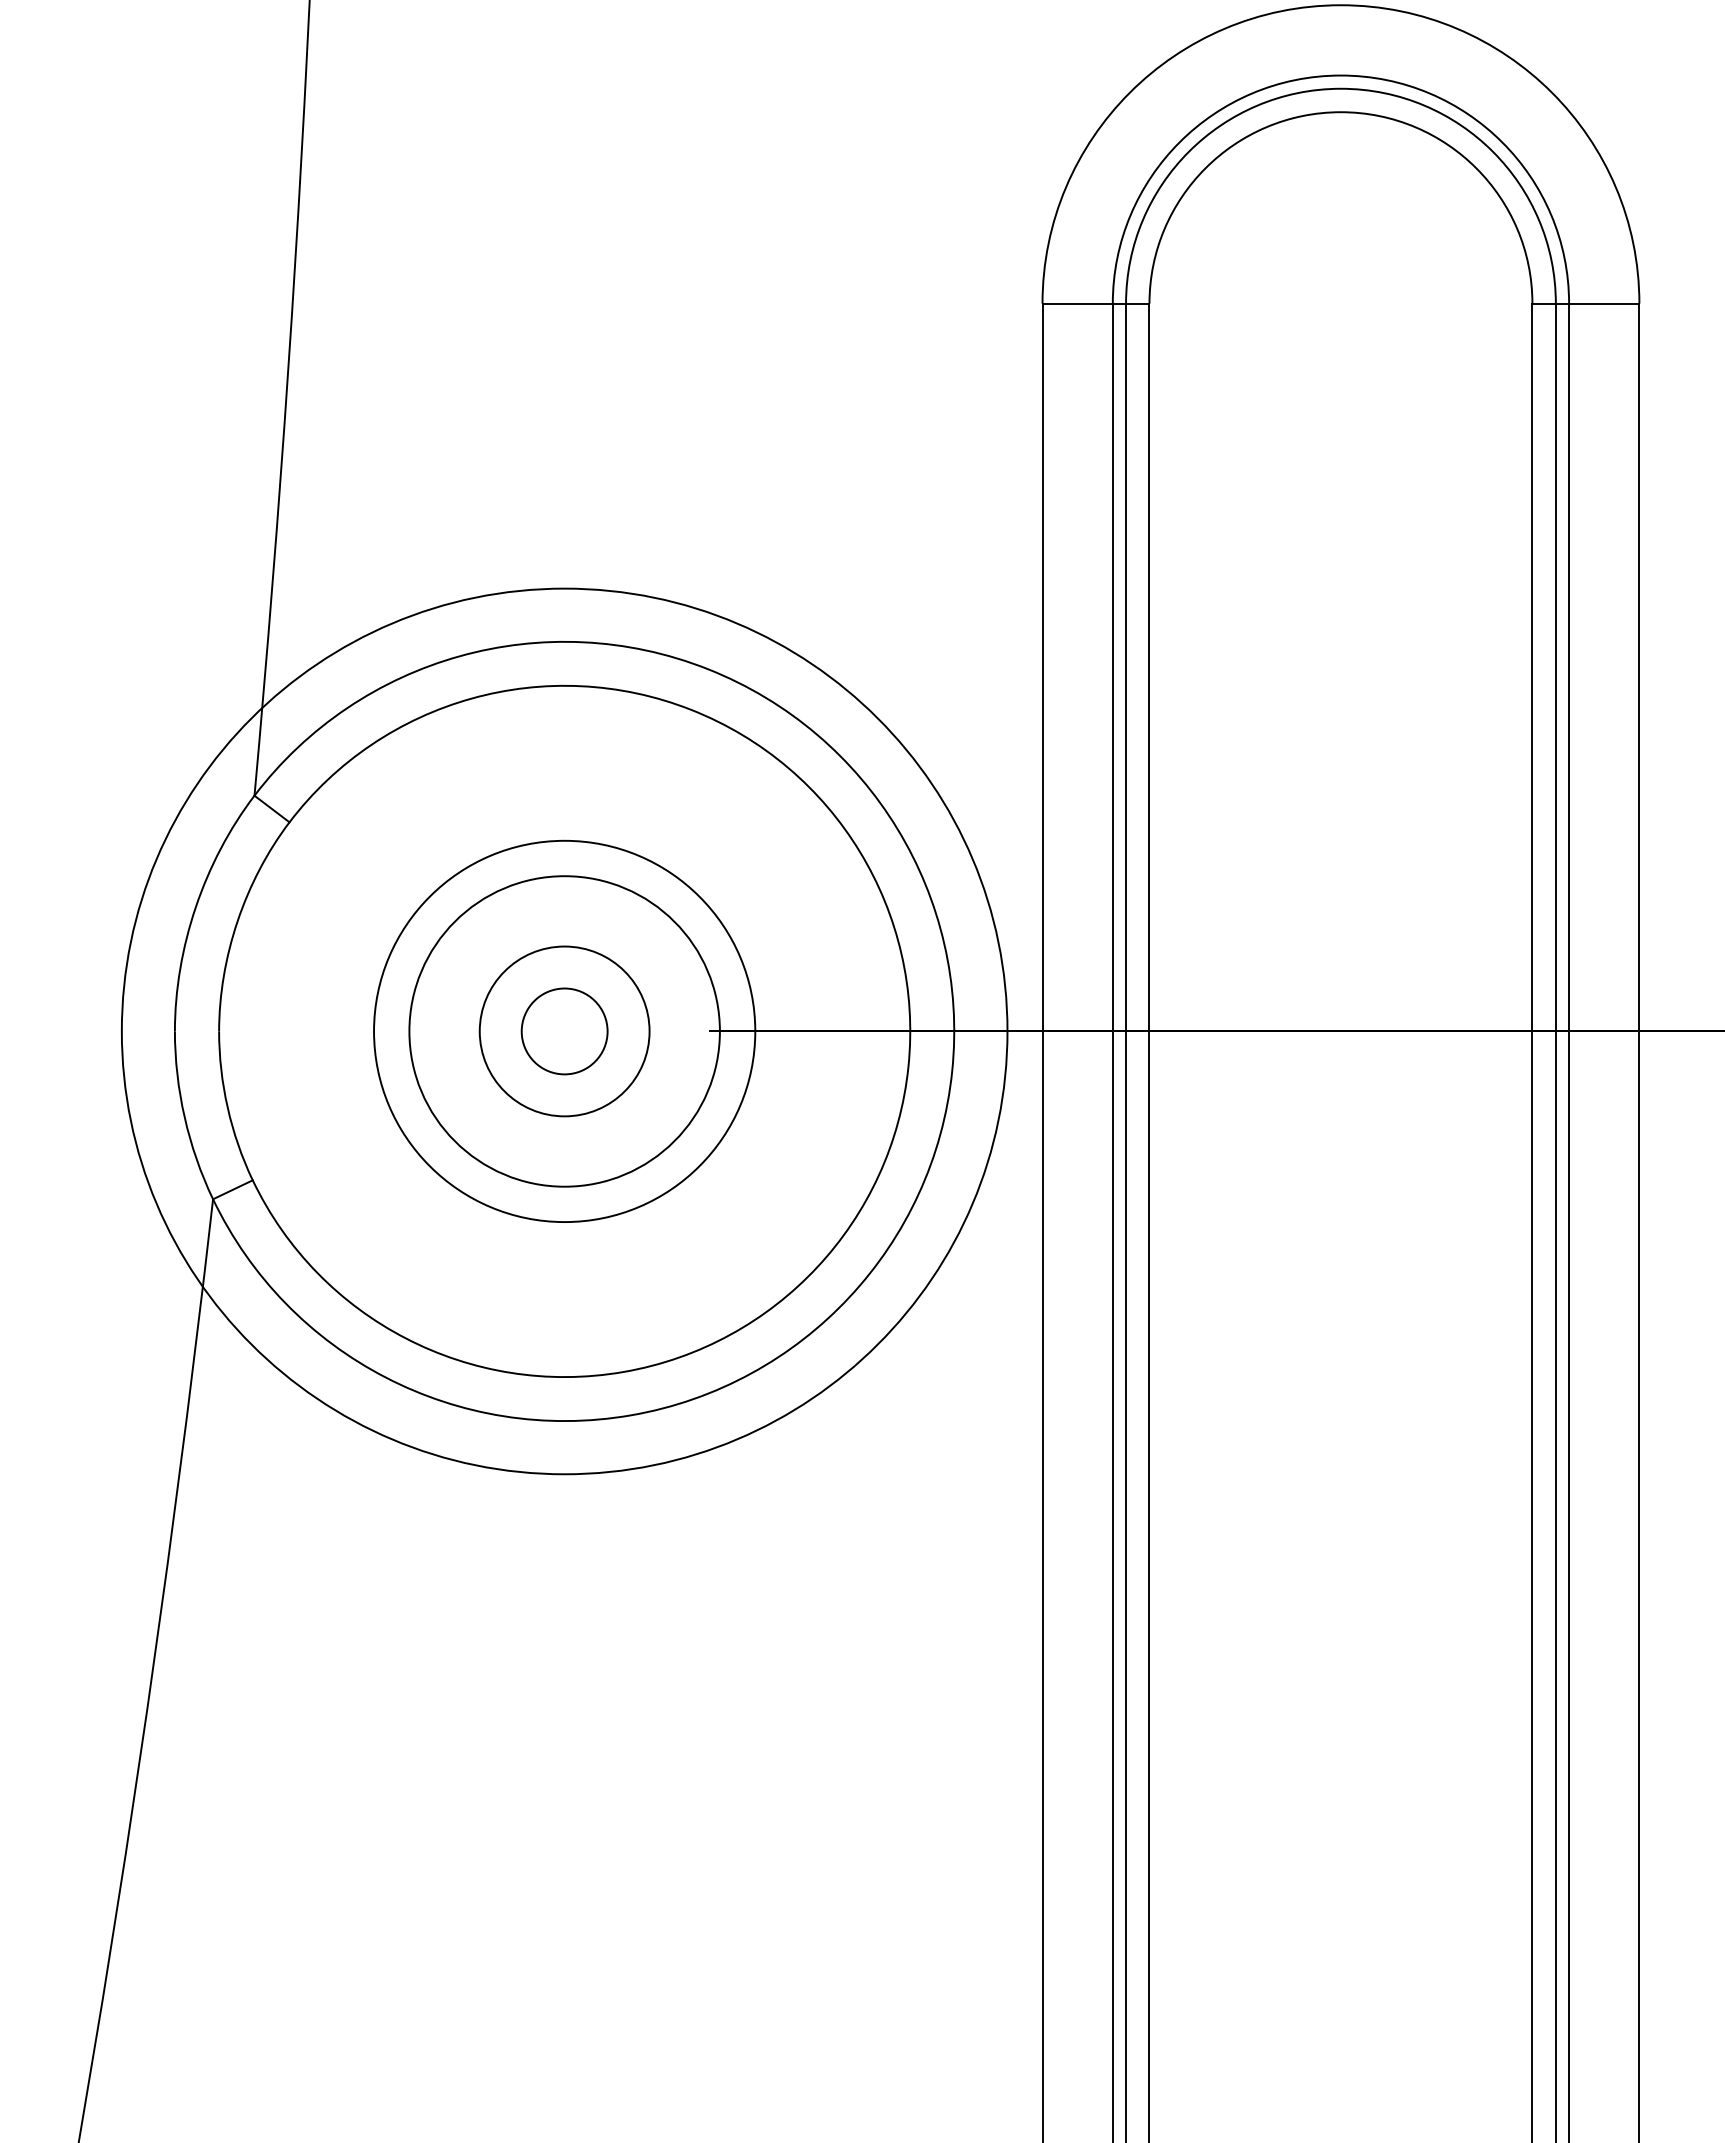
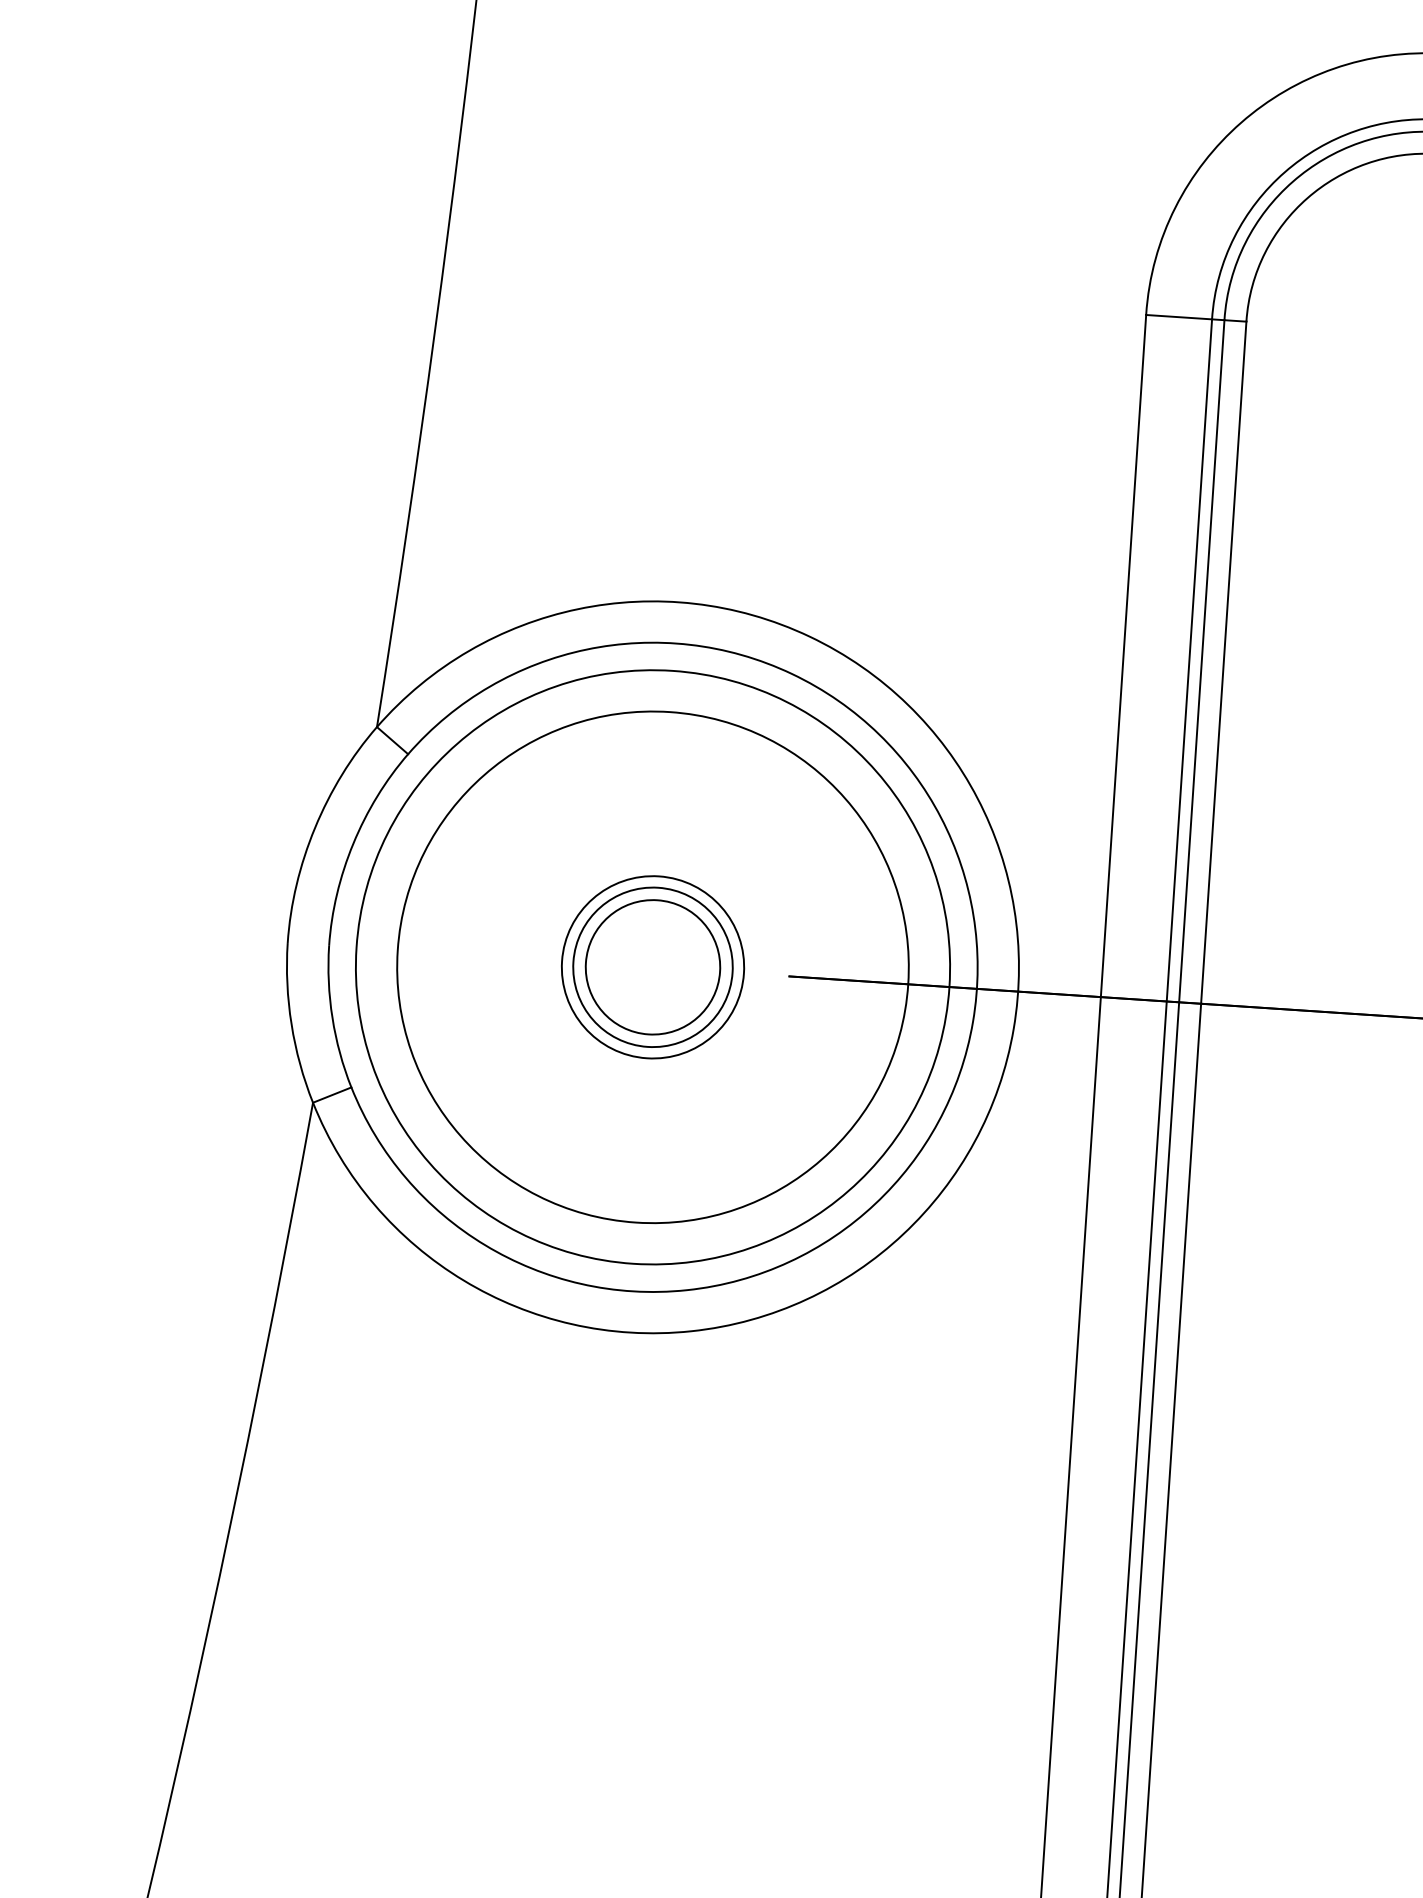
circle: (564, 1031) -> (652, 967), size x0.62
circle: (564, 1031) -> (652, 967), size x0.71
circle: (564, 1031) -> (652, 967), size x1.43
circle: (564, 1031) -> (652, 967), size x1.67

